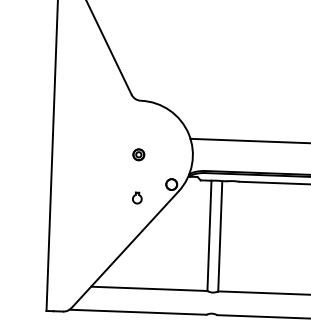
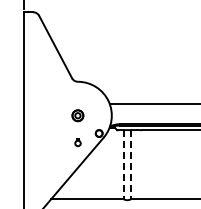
part: (138, 154) -> (77, 115), size x1.6
line: (210, 235) -> (124, 164), solid -> dashed
line: (219, 235) -> (130, 164), solid -> dashed

